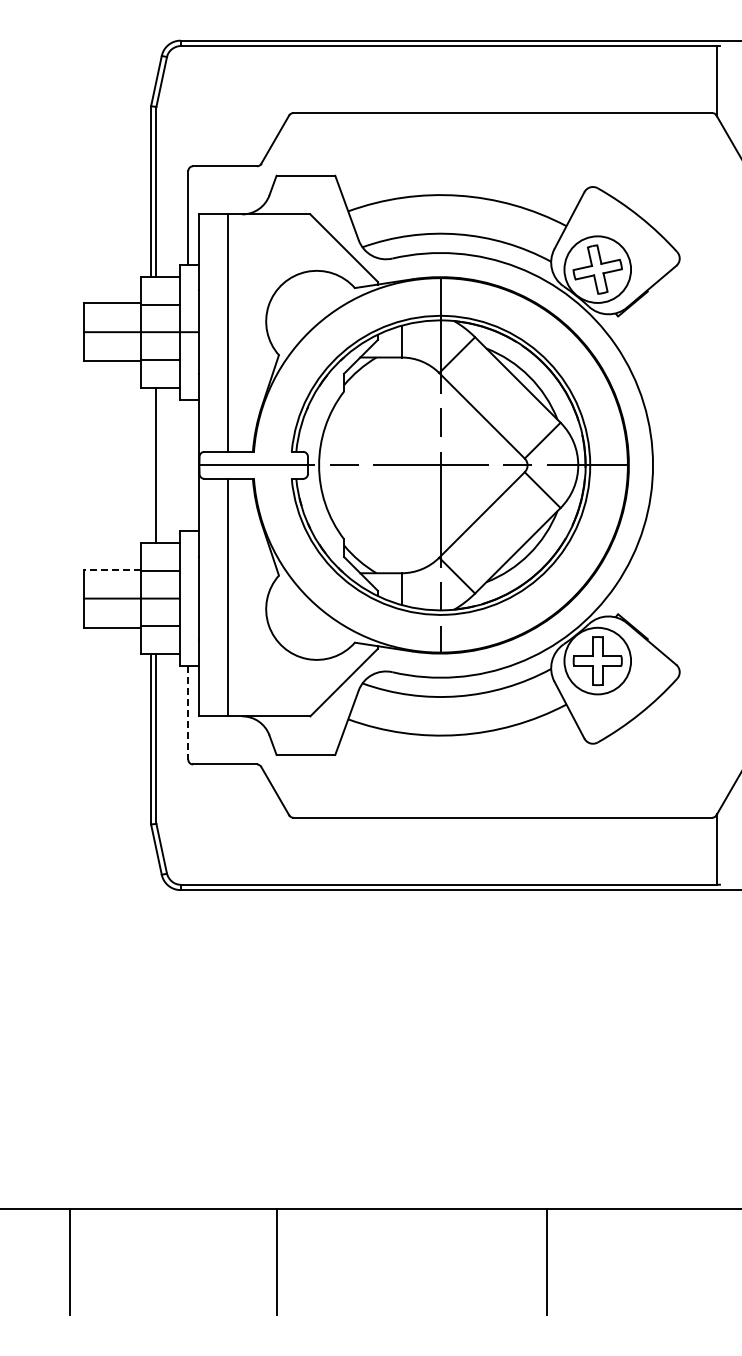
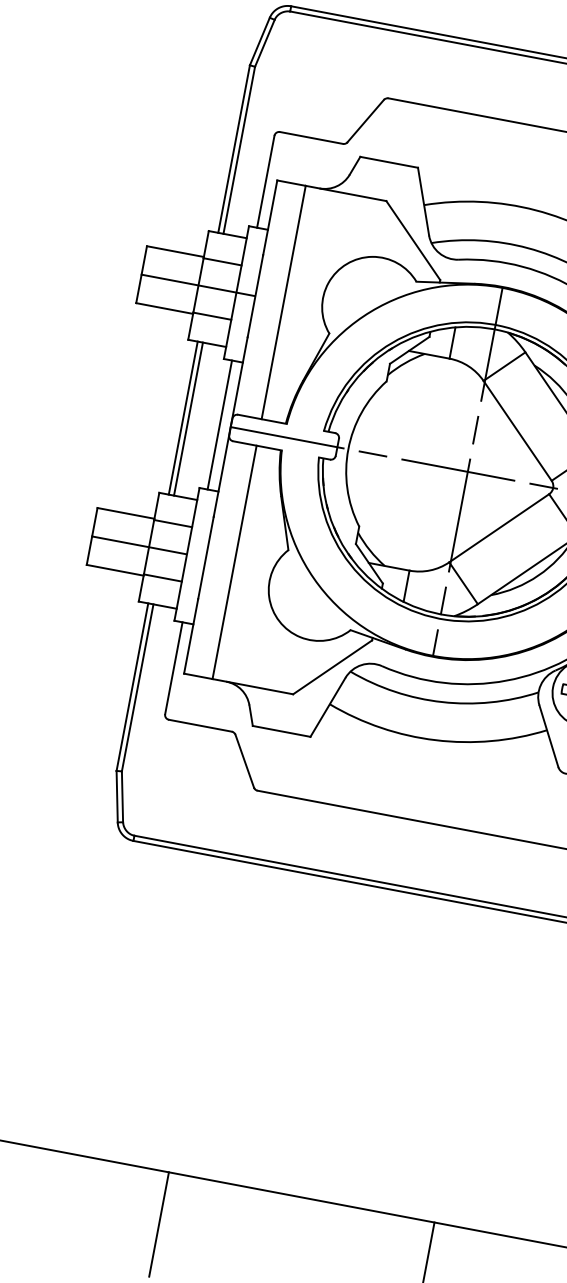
line: (151, 465) -> (183, 418), added
line: (188, 465) -> (219, 425), added
line: (112, 569) -> (126, 513), dashed -> solid
line: (188, 712) -> (174, 667), dashed -> solid

